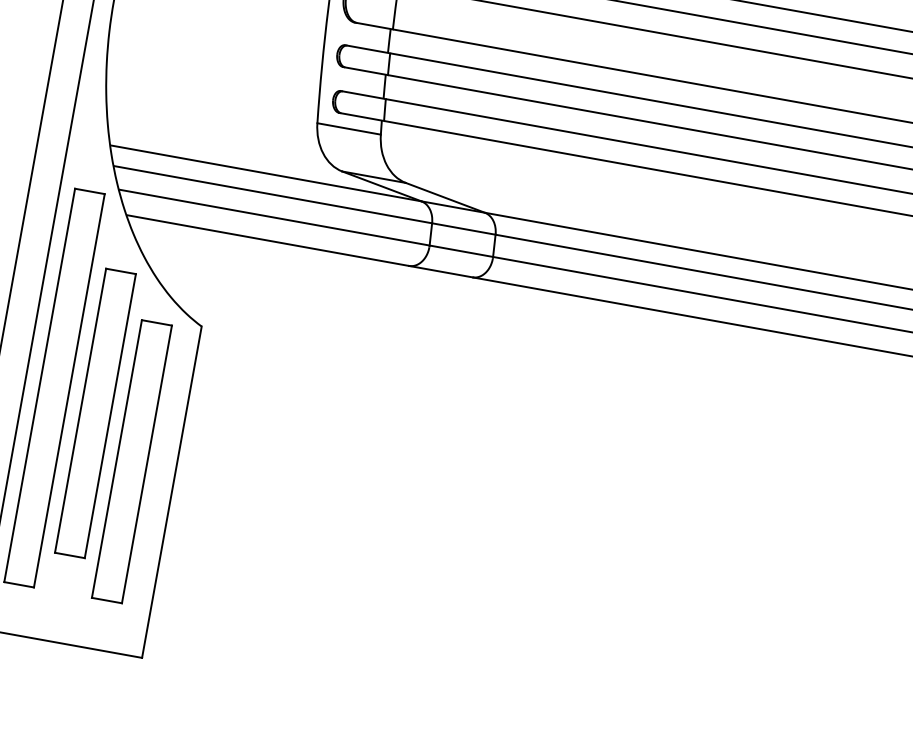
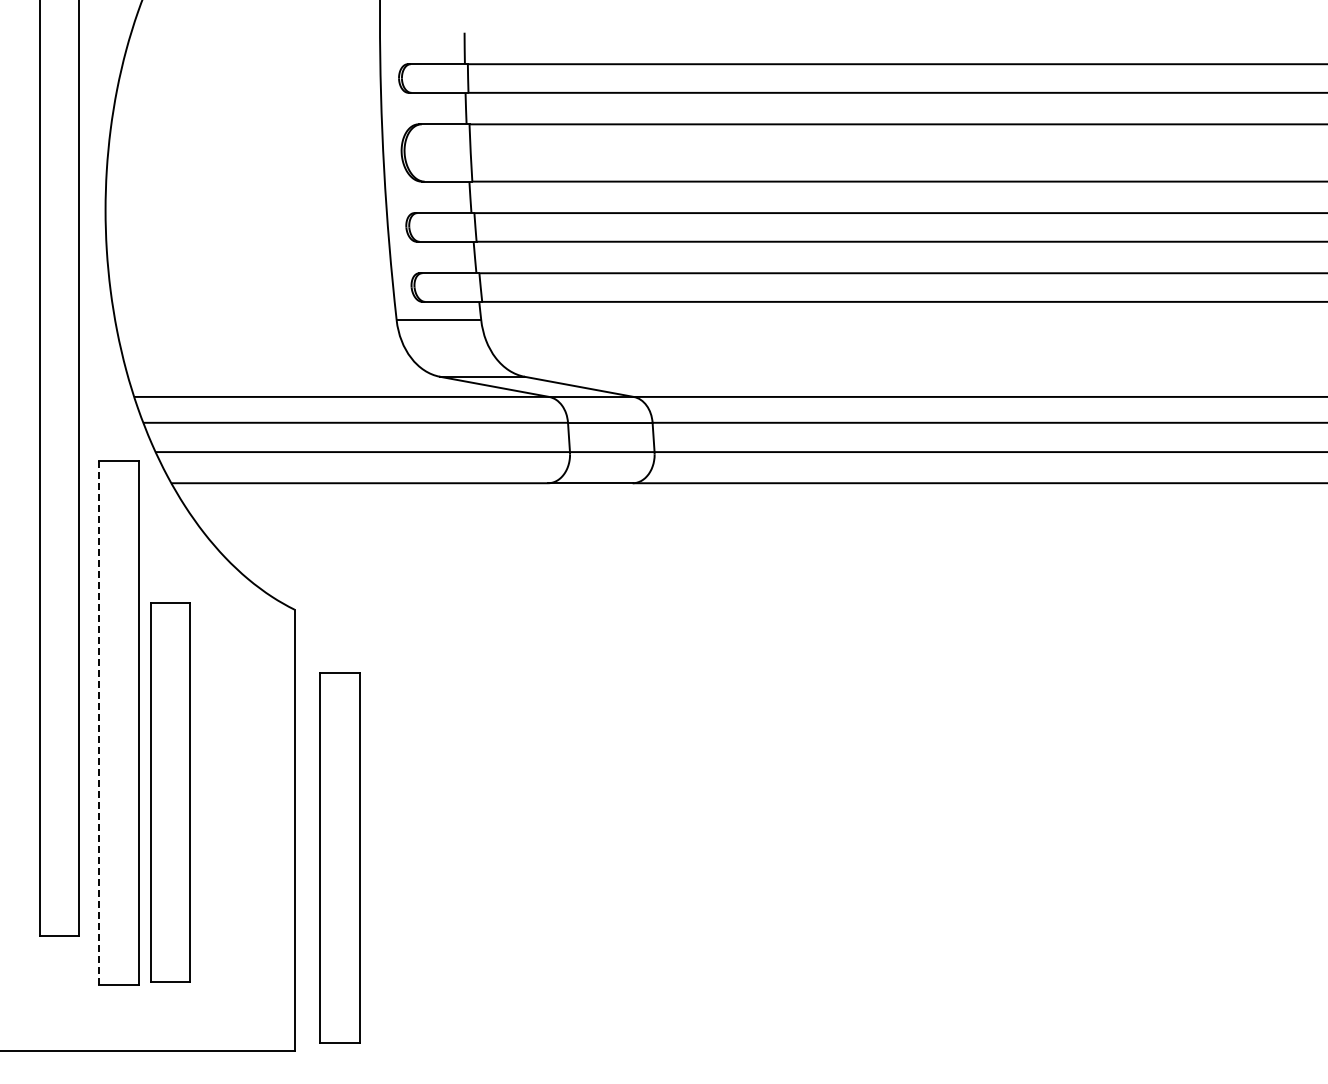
line: (40, 385) -> (99, 723), solid -> dashed
part: (95, 413) -> (170, 792), moved
part: (131, 461) -> (339, 857), moved

